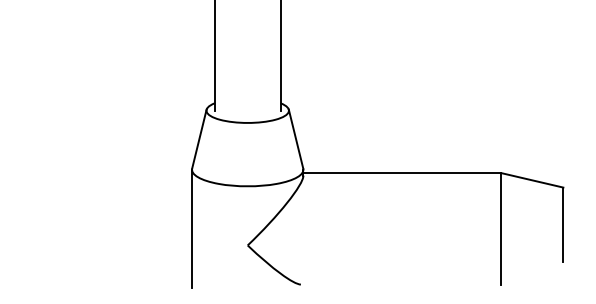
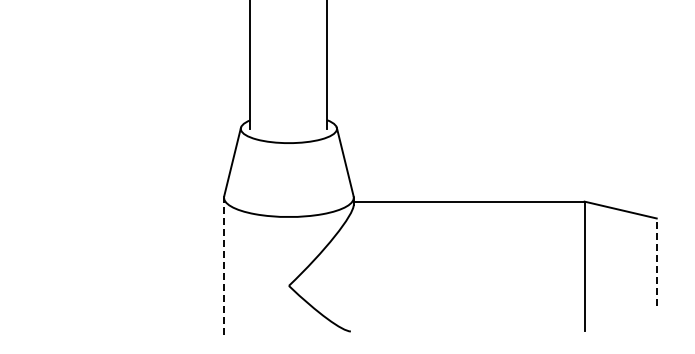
line: (563, 225) -> (656, 262), solid -> dashed
line: (192, 228) -> (224, 266), solid -> dashed

